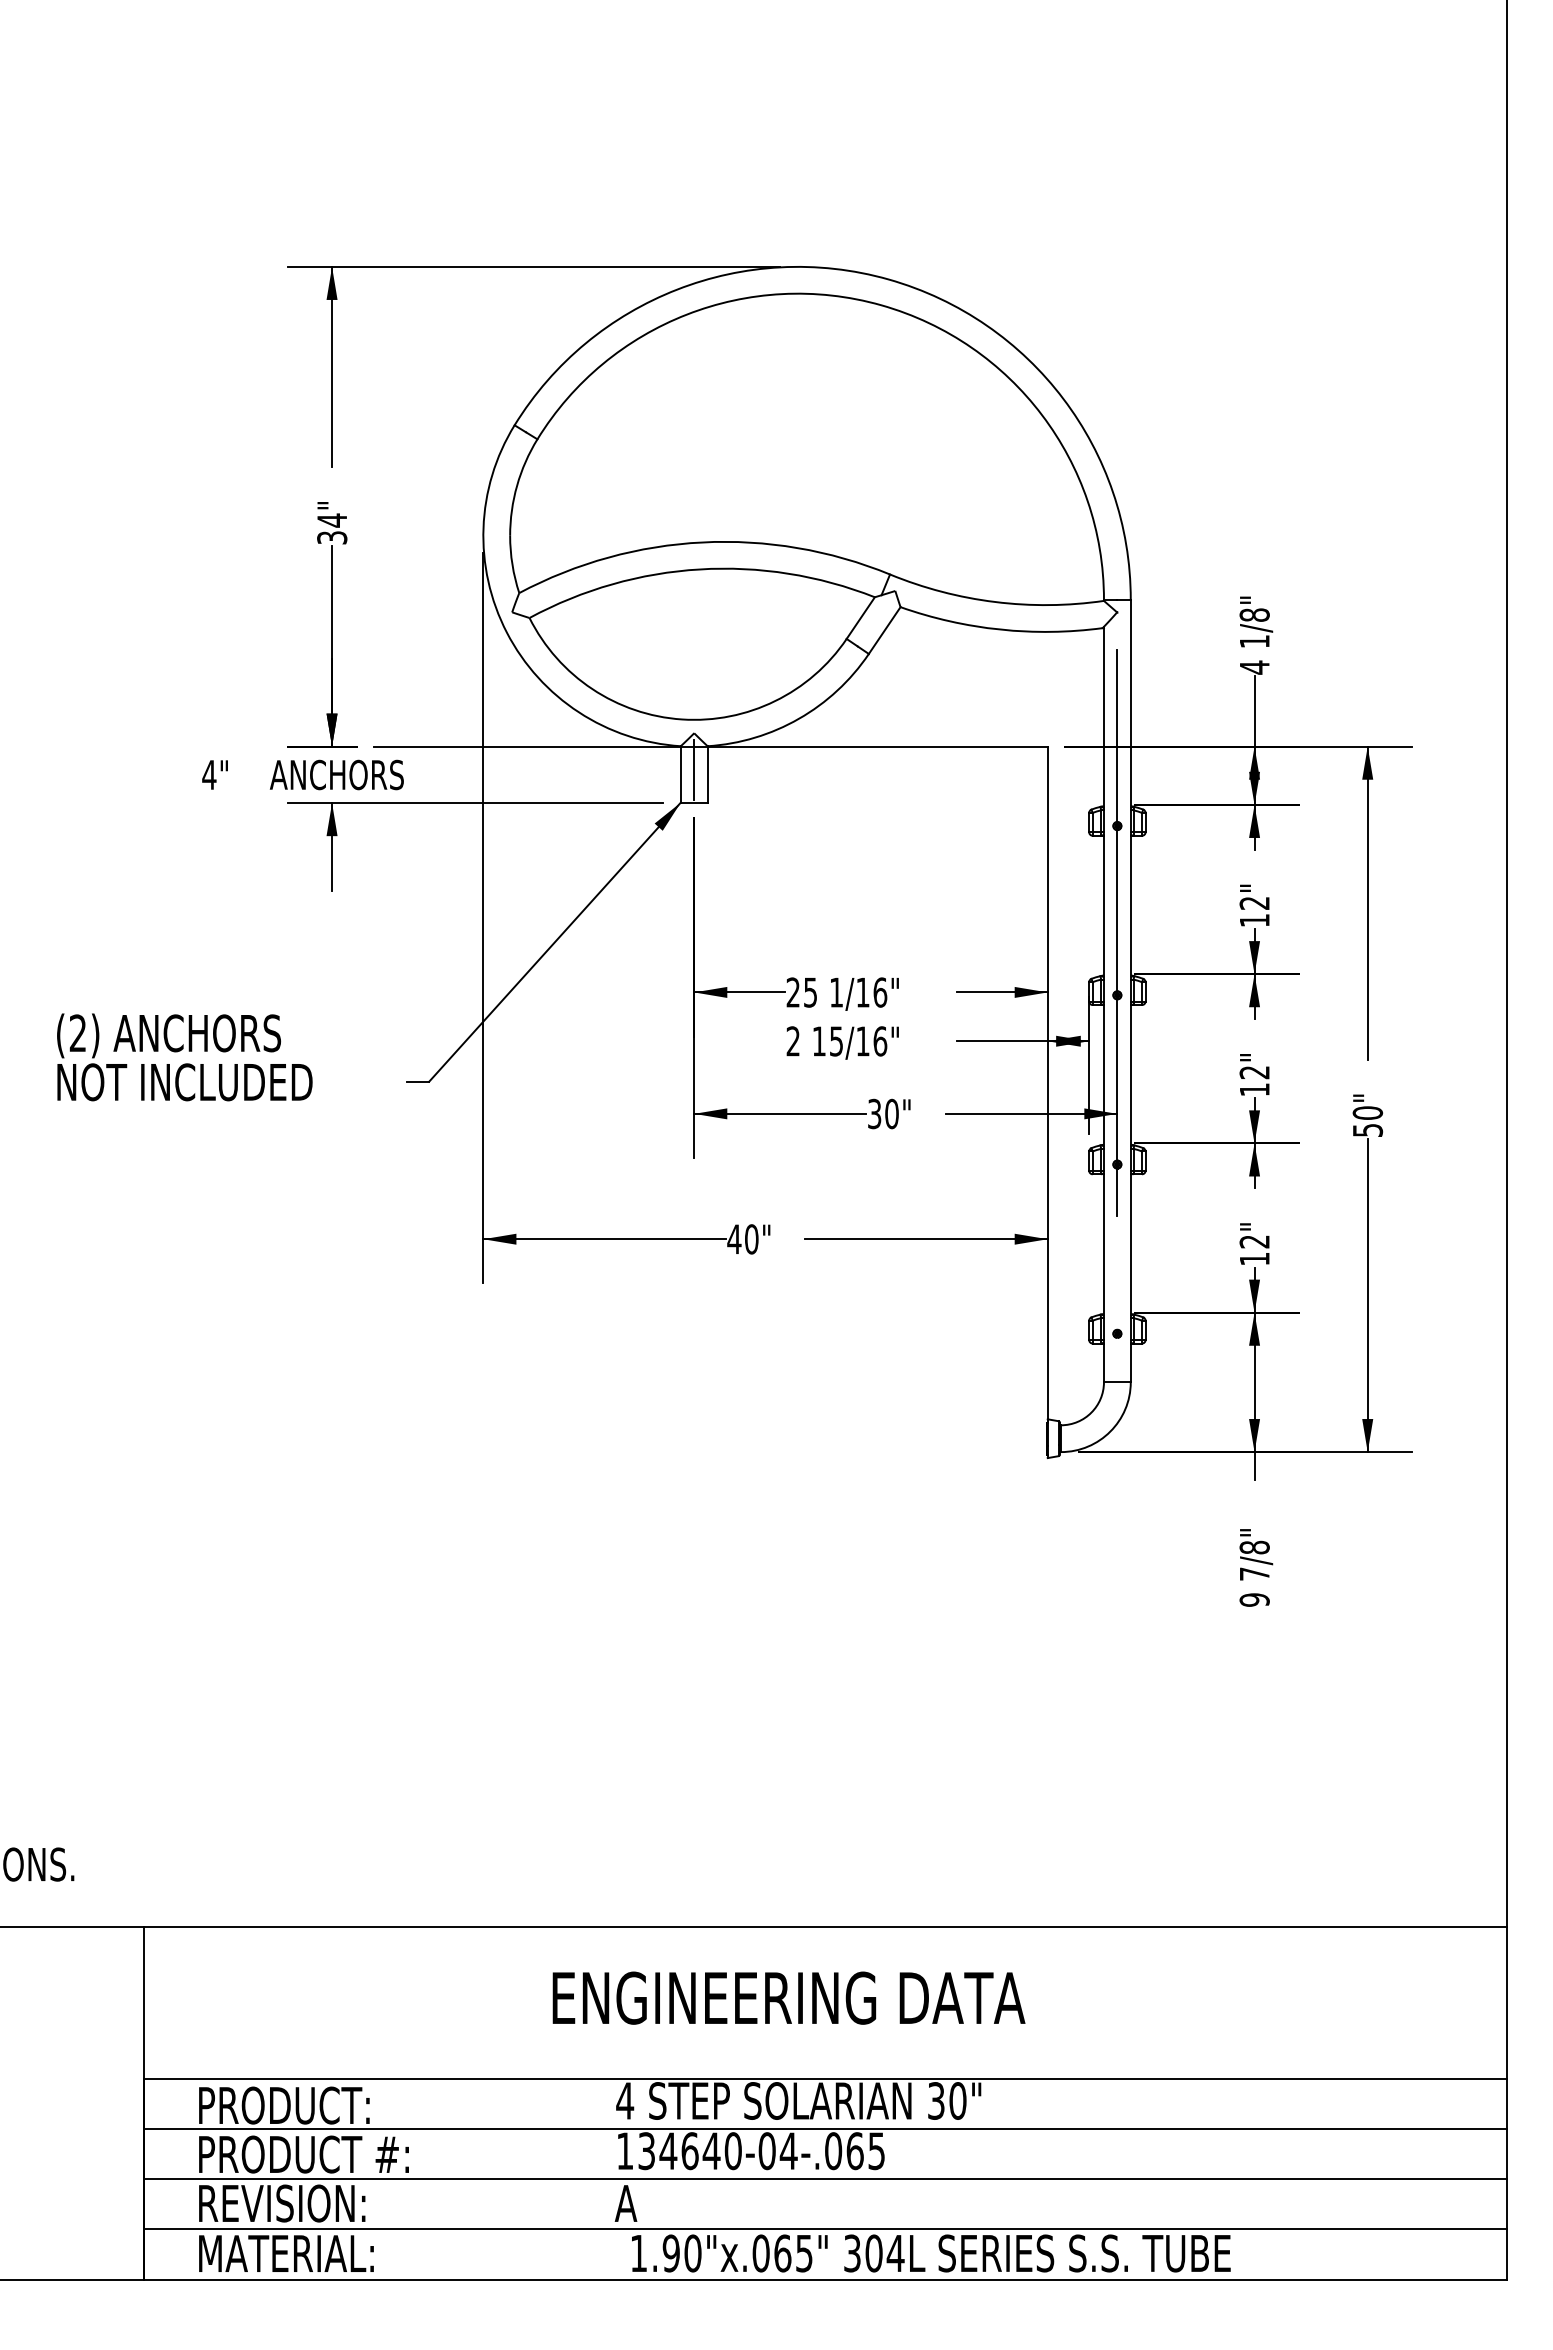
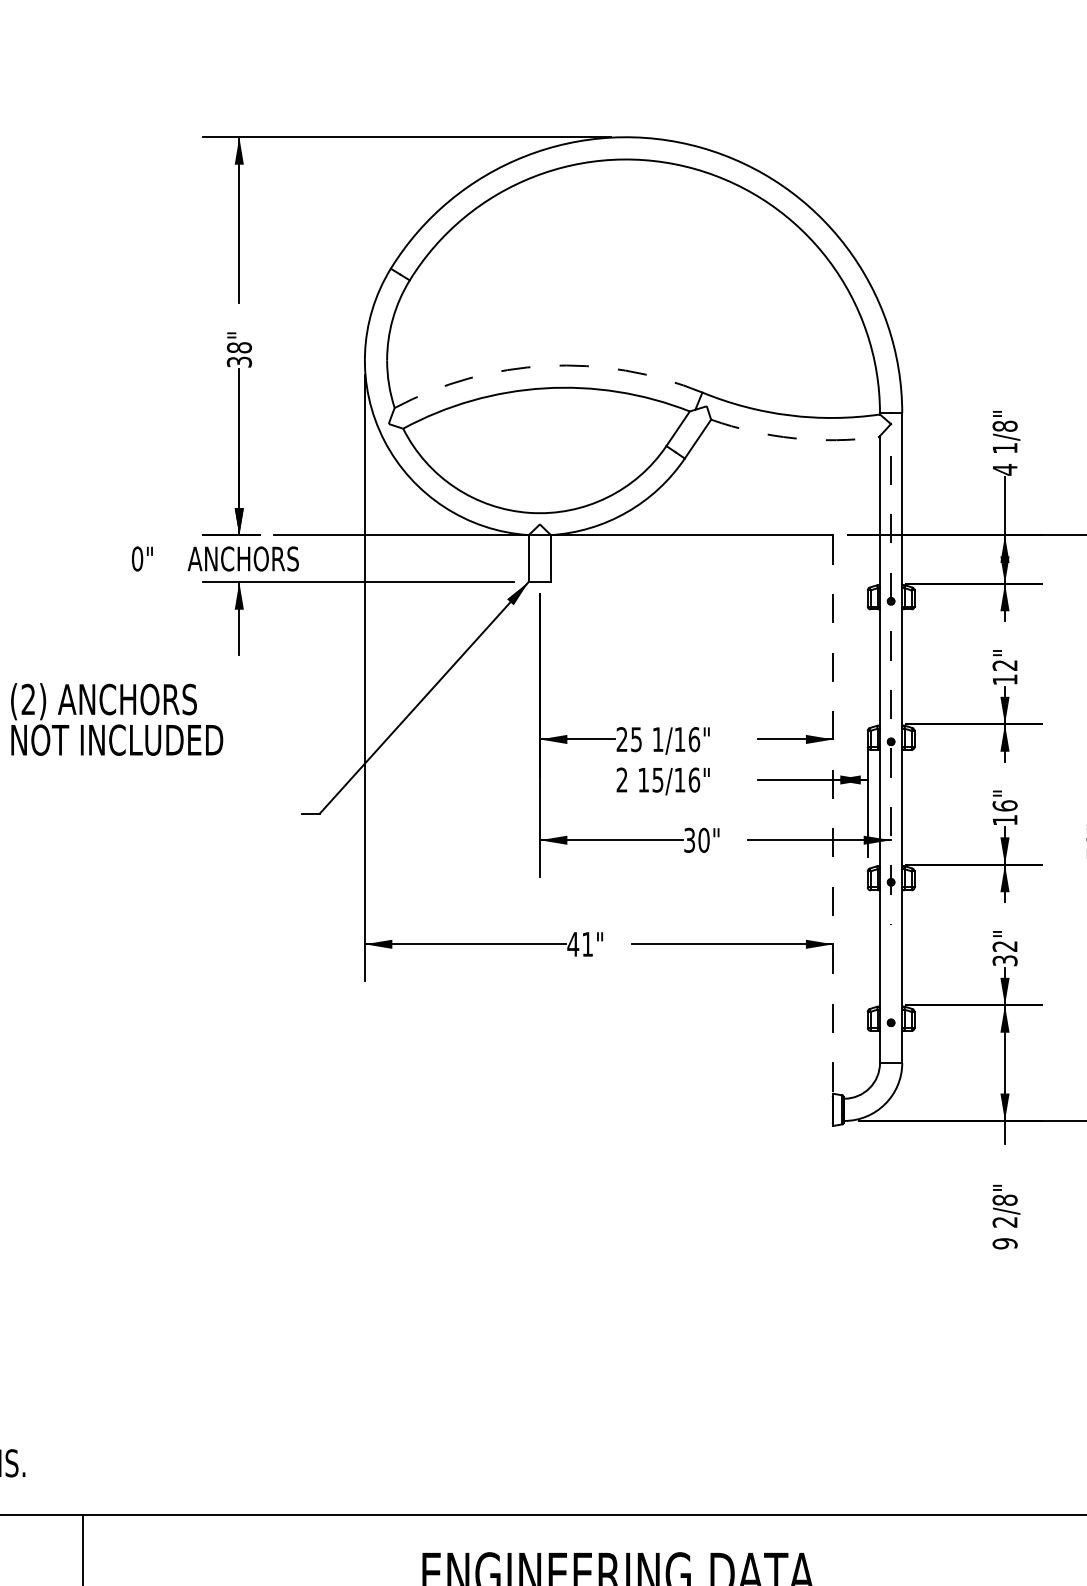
text: (332, 520) -> (239, 347), 34" -> 38"
arc: (702, 542) -> (546, 366), solid -> dashed
arc: (1000, 629) -> (794, 438), solid -> dashed
line: (694, 769) -> (540, 554), removed
text: (209, 774) -> (137, 558), 4" -> 0"
line: (1117, 933) -> (891, 690), solid -> dashed
text: (184, 1057) -> (116, 719), moved
text: (1254, 1072) -> (1004, 805), 12" -> 16"
line: (1047, 1085) -> (833, 816), solid -> dashed
text: (751, 1239) -> (587, 944), 40" -> 41"
text: (1254, 1258) -> (1004, 960), 12" -> 32"
text: (1254, 1573) -> (1004, 1221), 7/8" -> 2/8"

